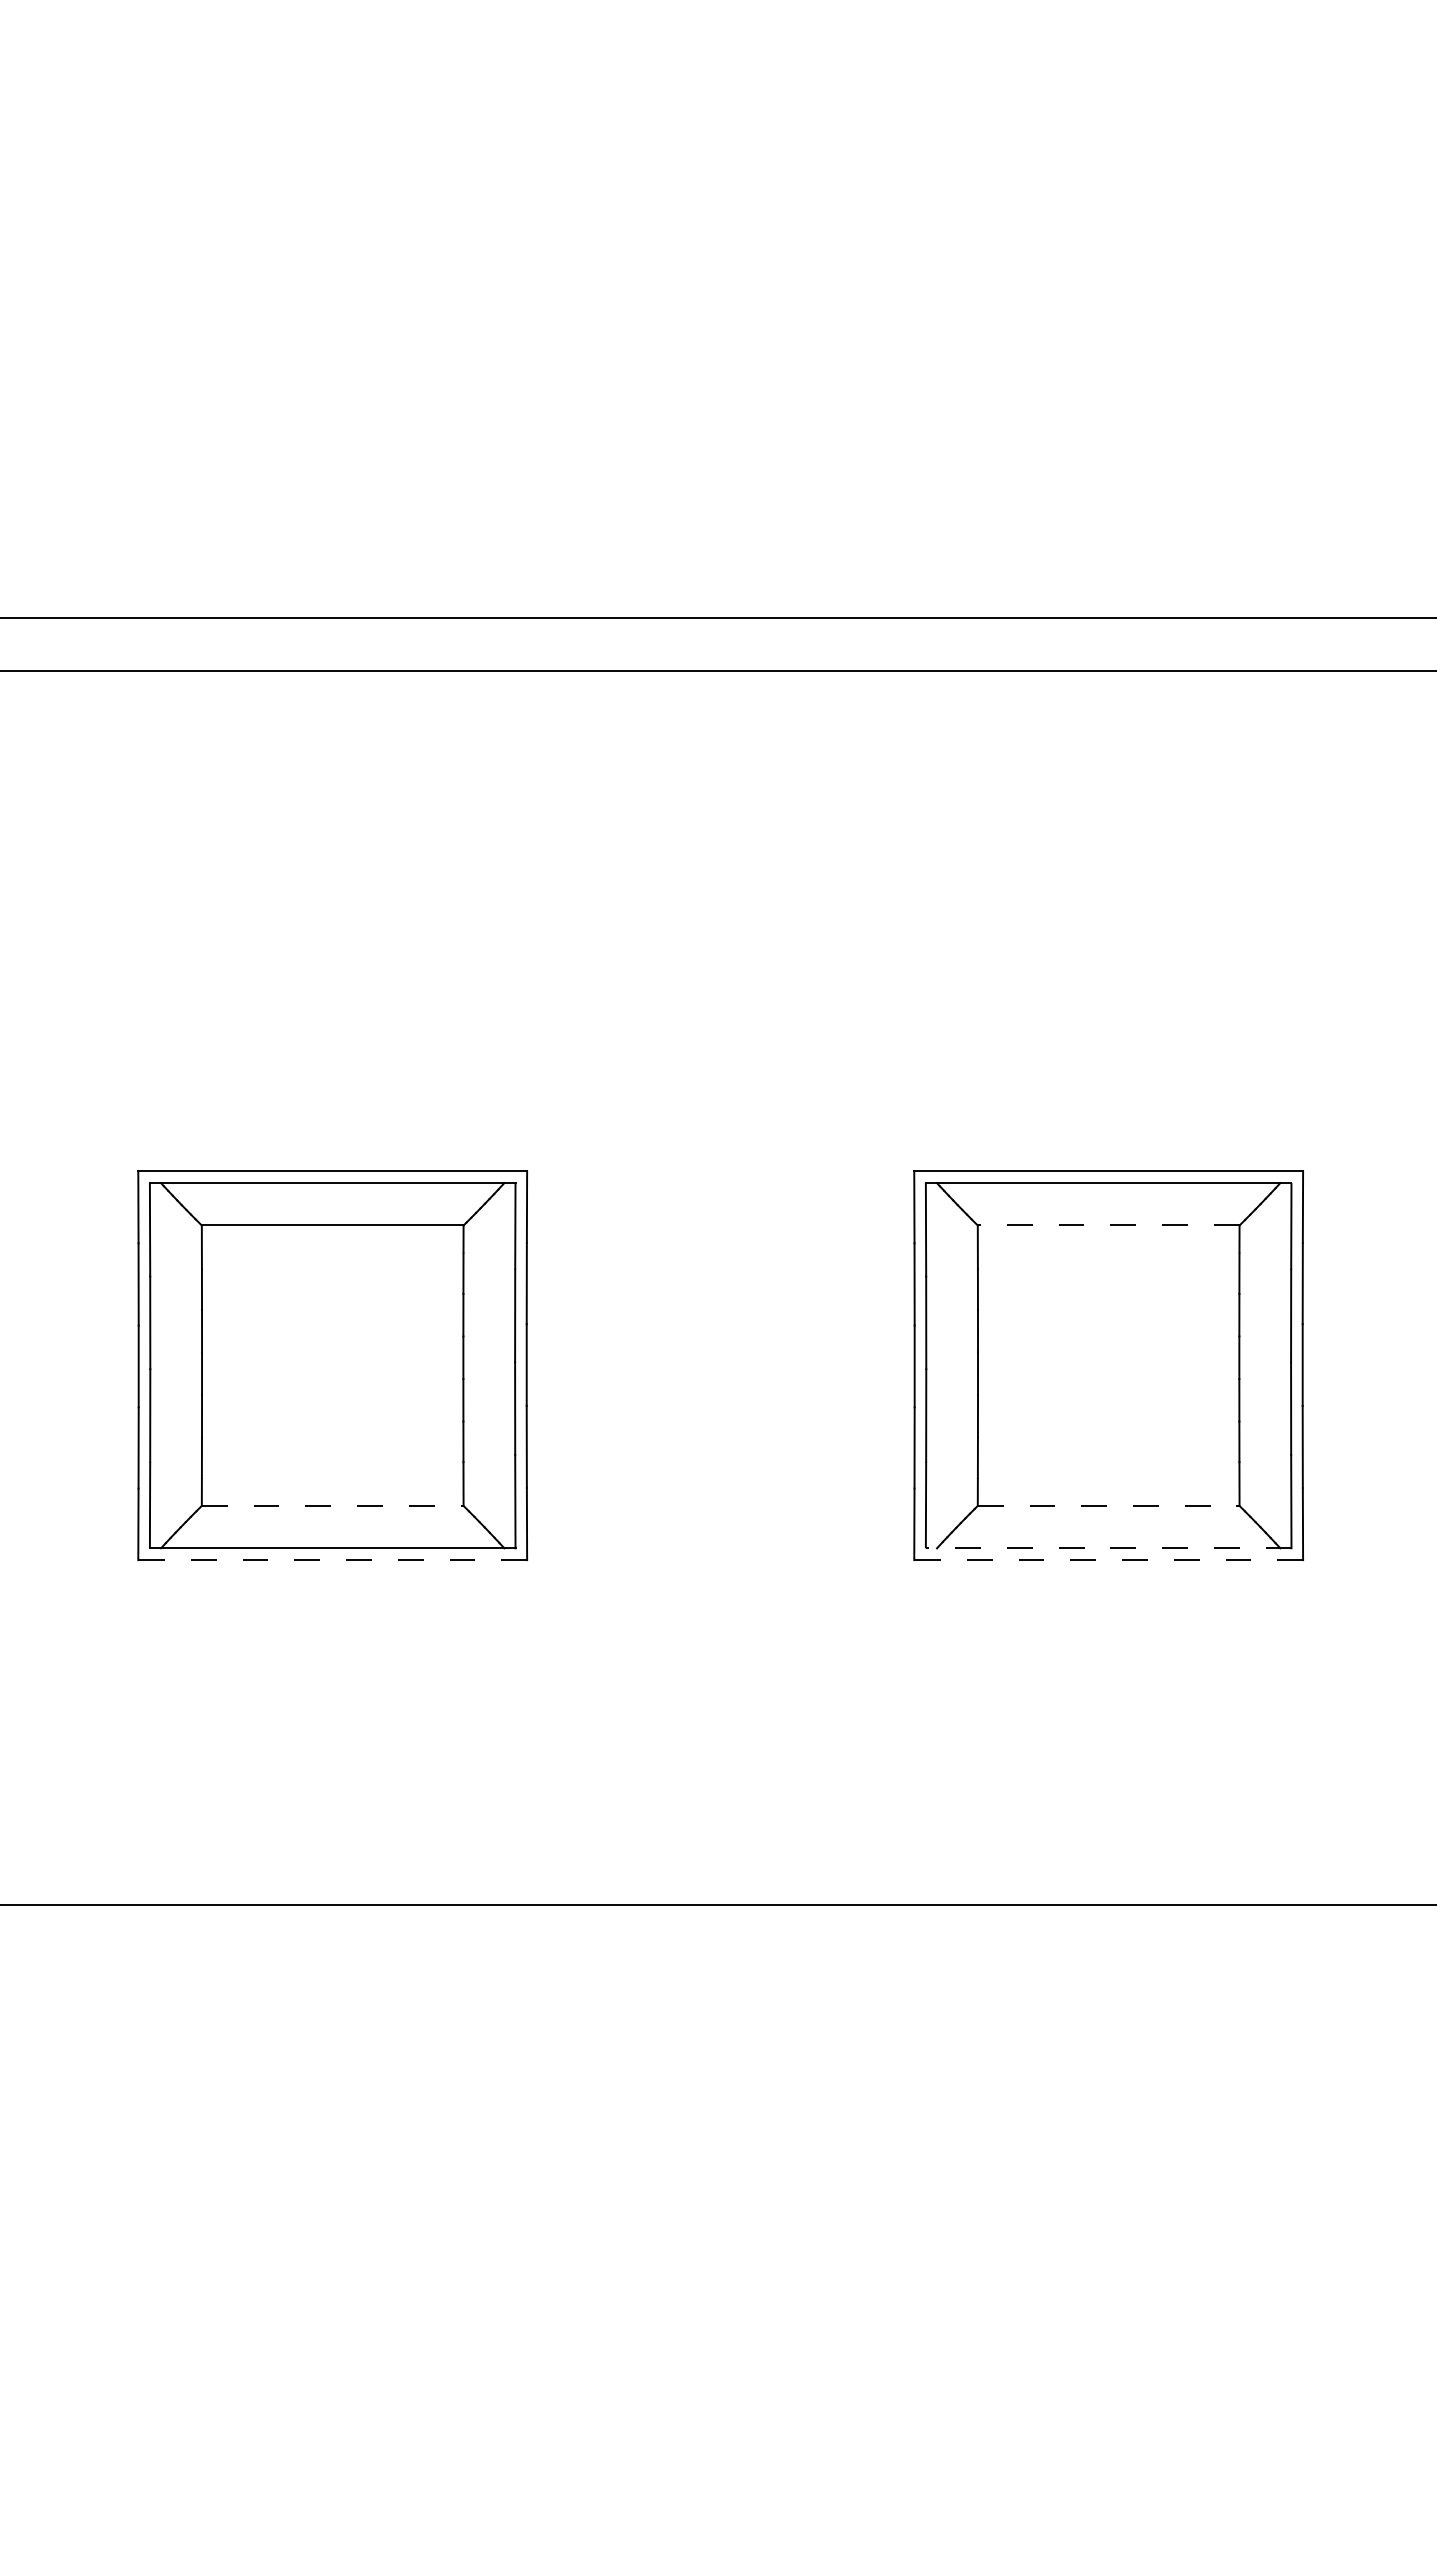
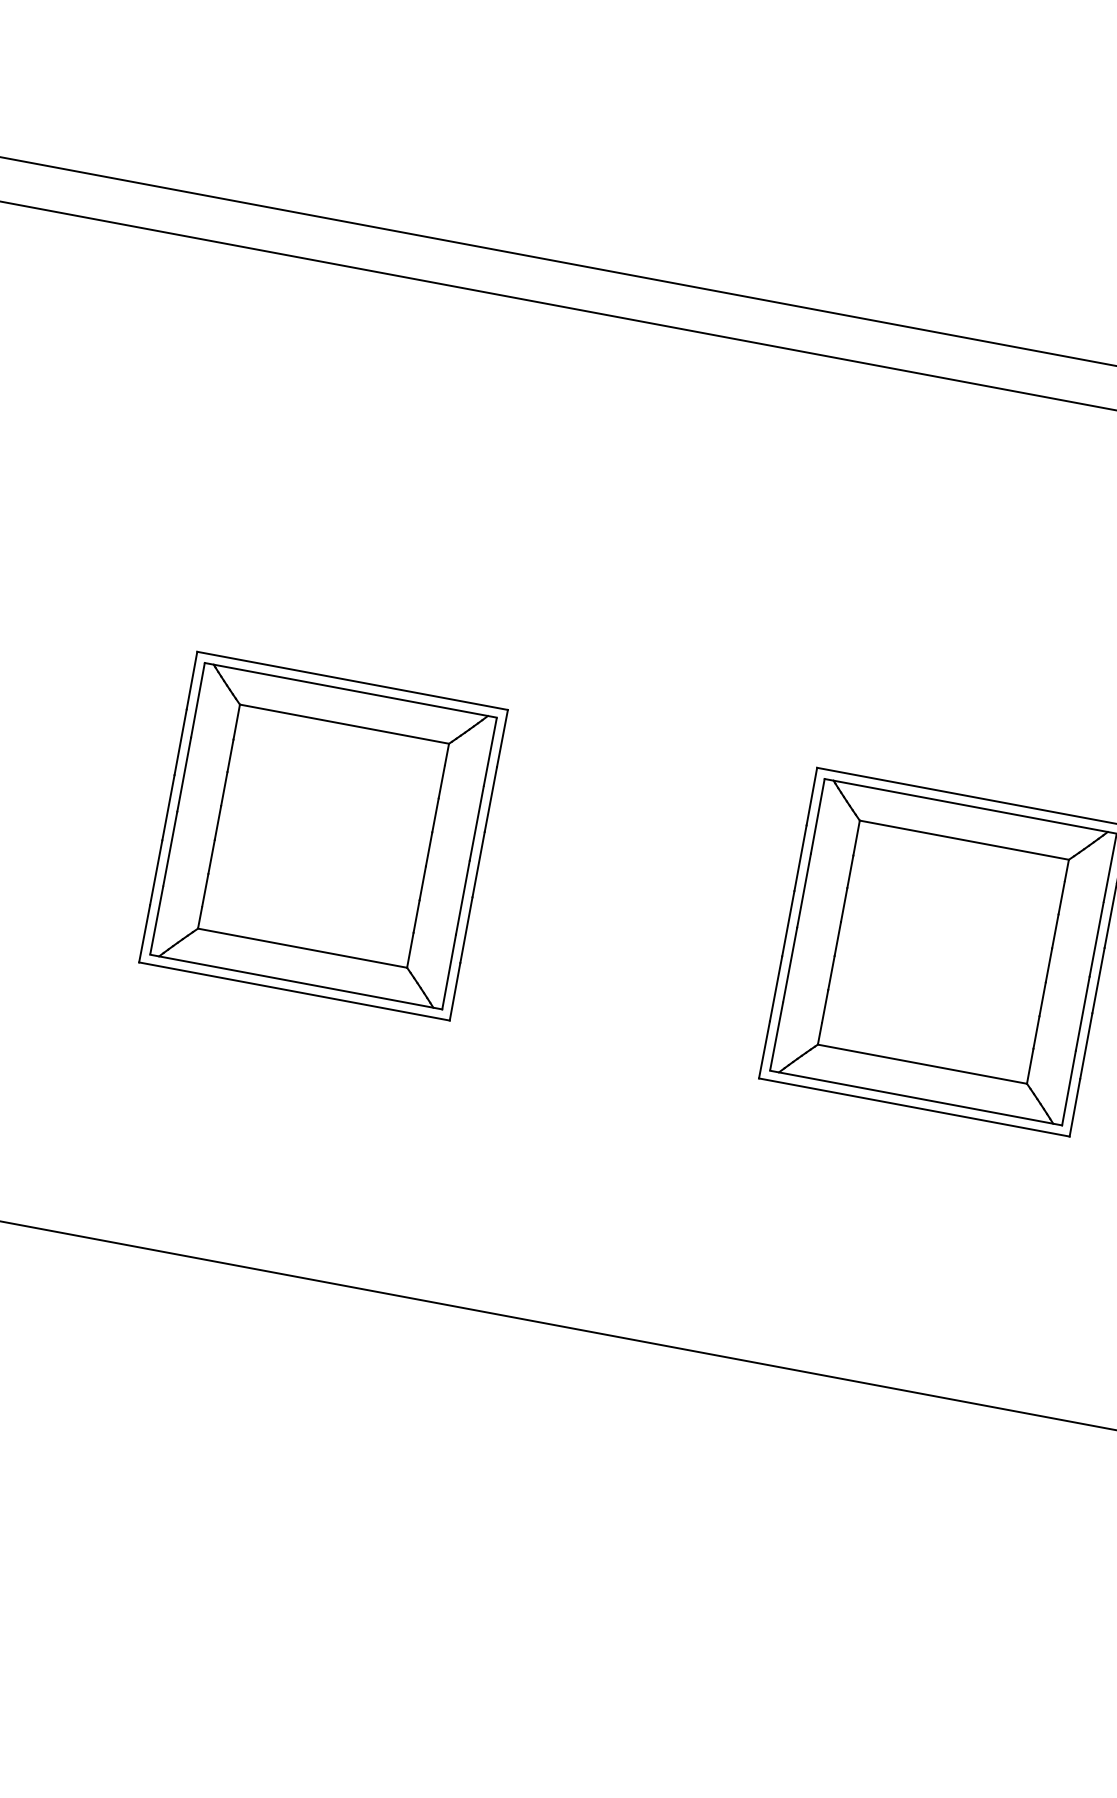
line: (1108, 1225) -> (964, 840), dashed -> solid
line: (332, 1505) -> (302, 947), dashed -> solid
line: (1108, 1505) -> (922, 1063), dashed -> solid
line: (1108, 1548) -> (915, 1098), dashed -> solid
line: (332, 1560) -> (294, 991), dashed -> solid
line: (1108, 1560) -> (914, 1107), dashed -> solid

